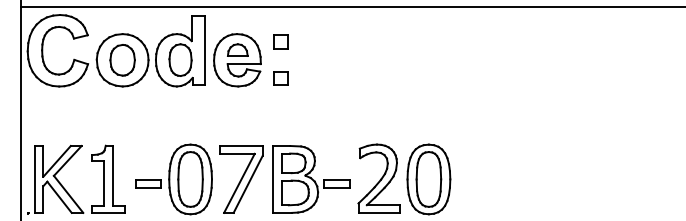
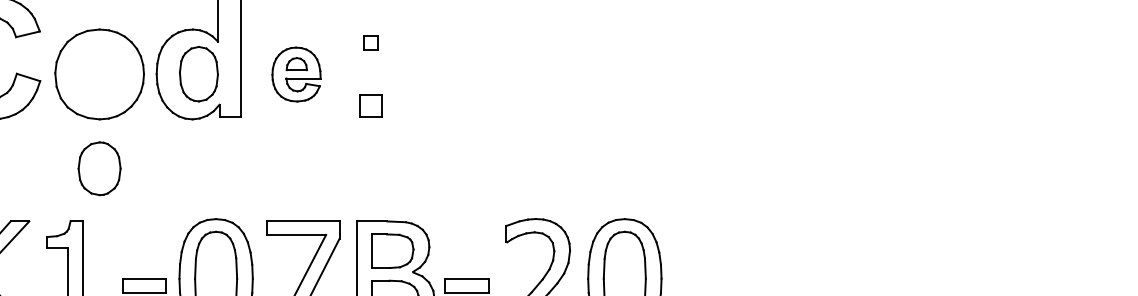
part: (280, 41) -> (370, 42), size x0.6
part: (122, 60) -> (99, 169), moved
part: (237, 60) -> (296, 74), size x0.6

